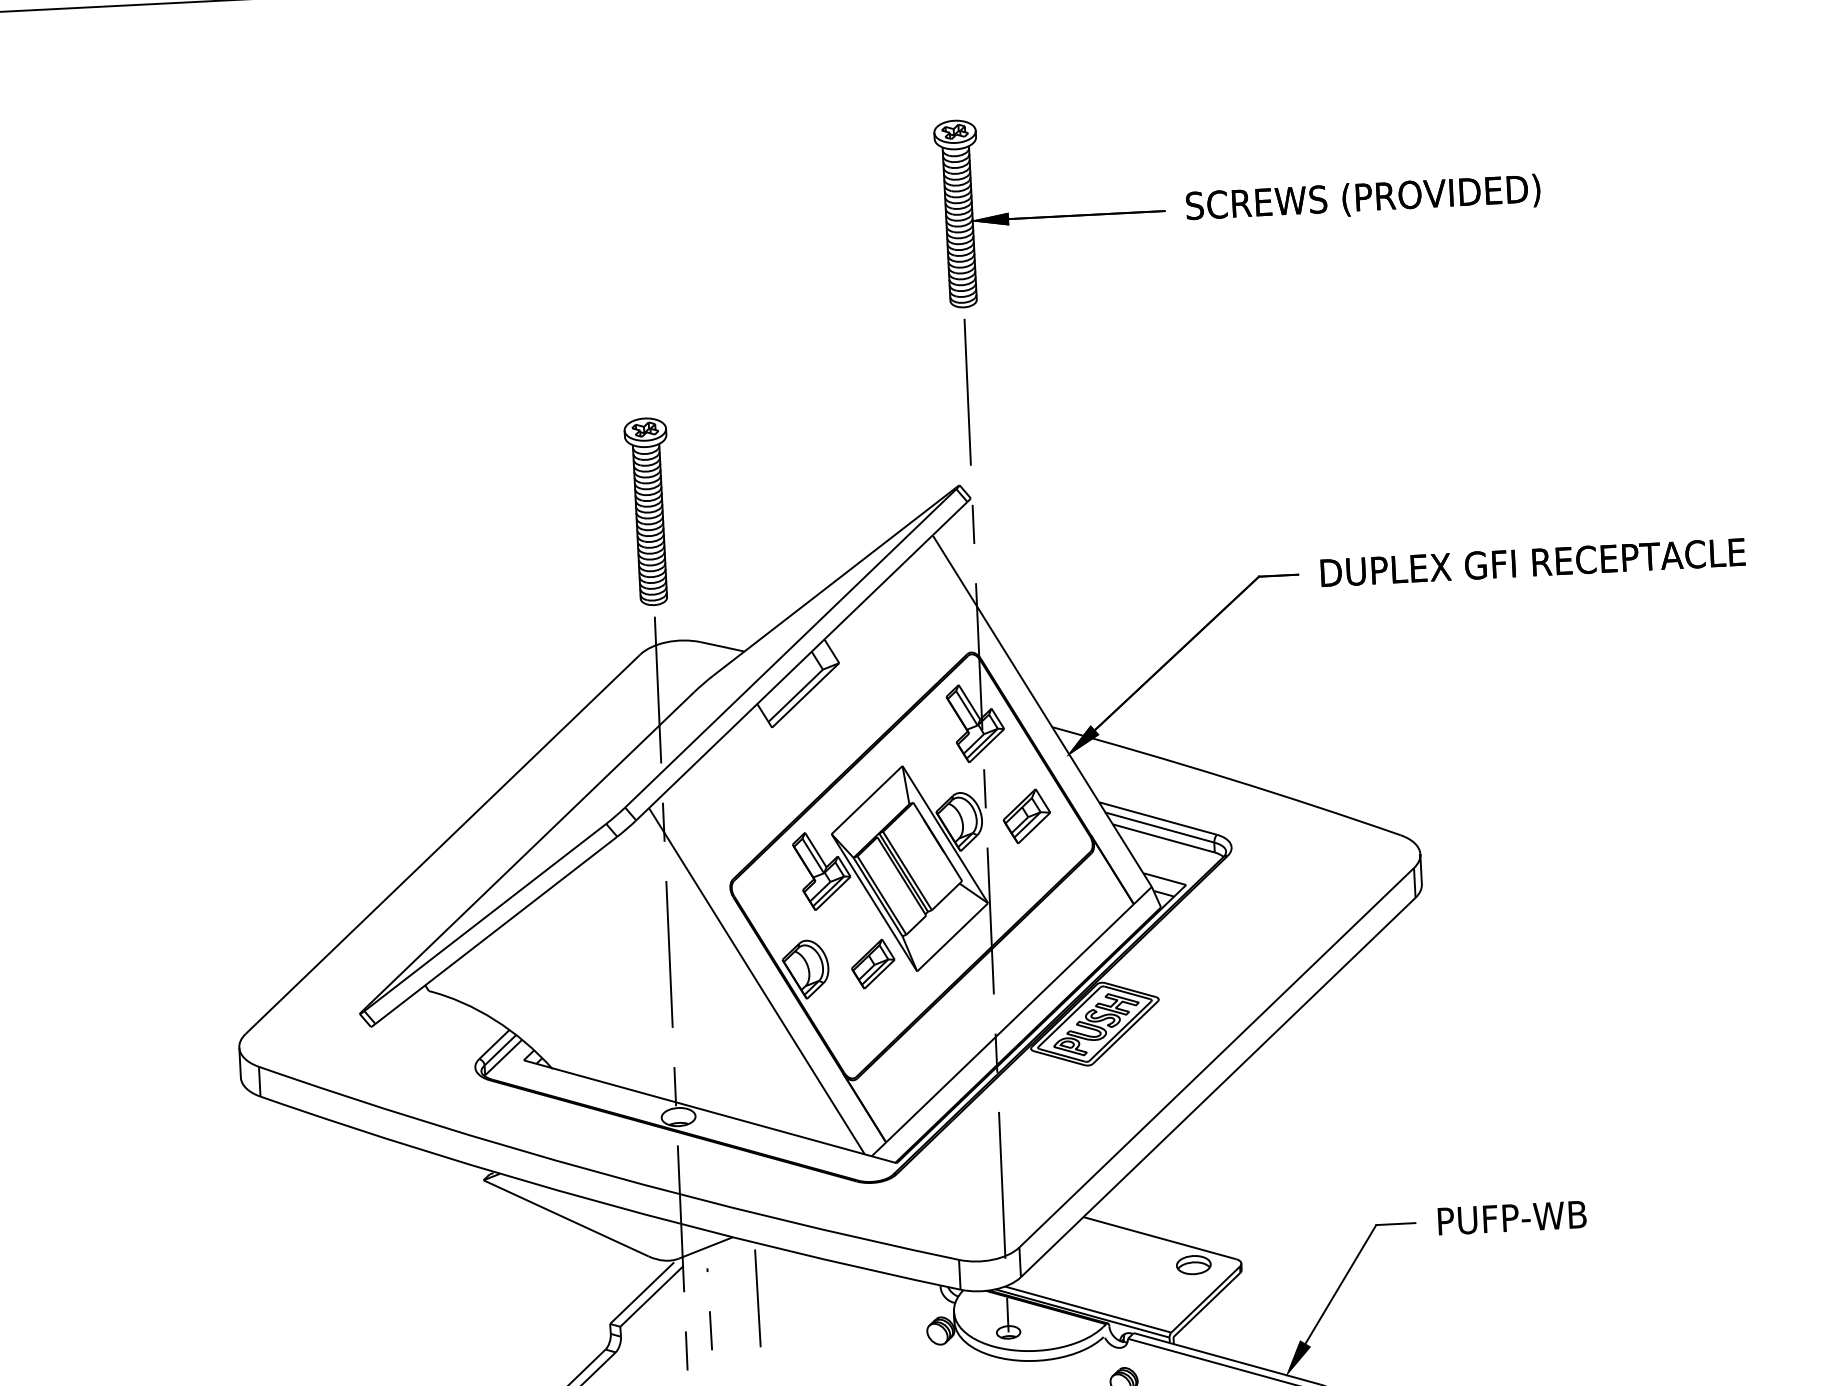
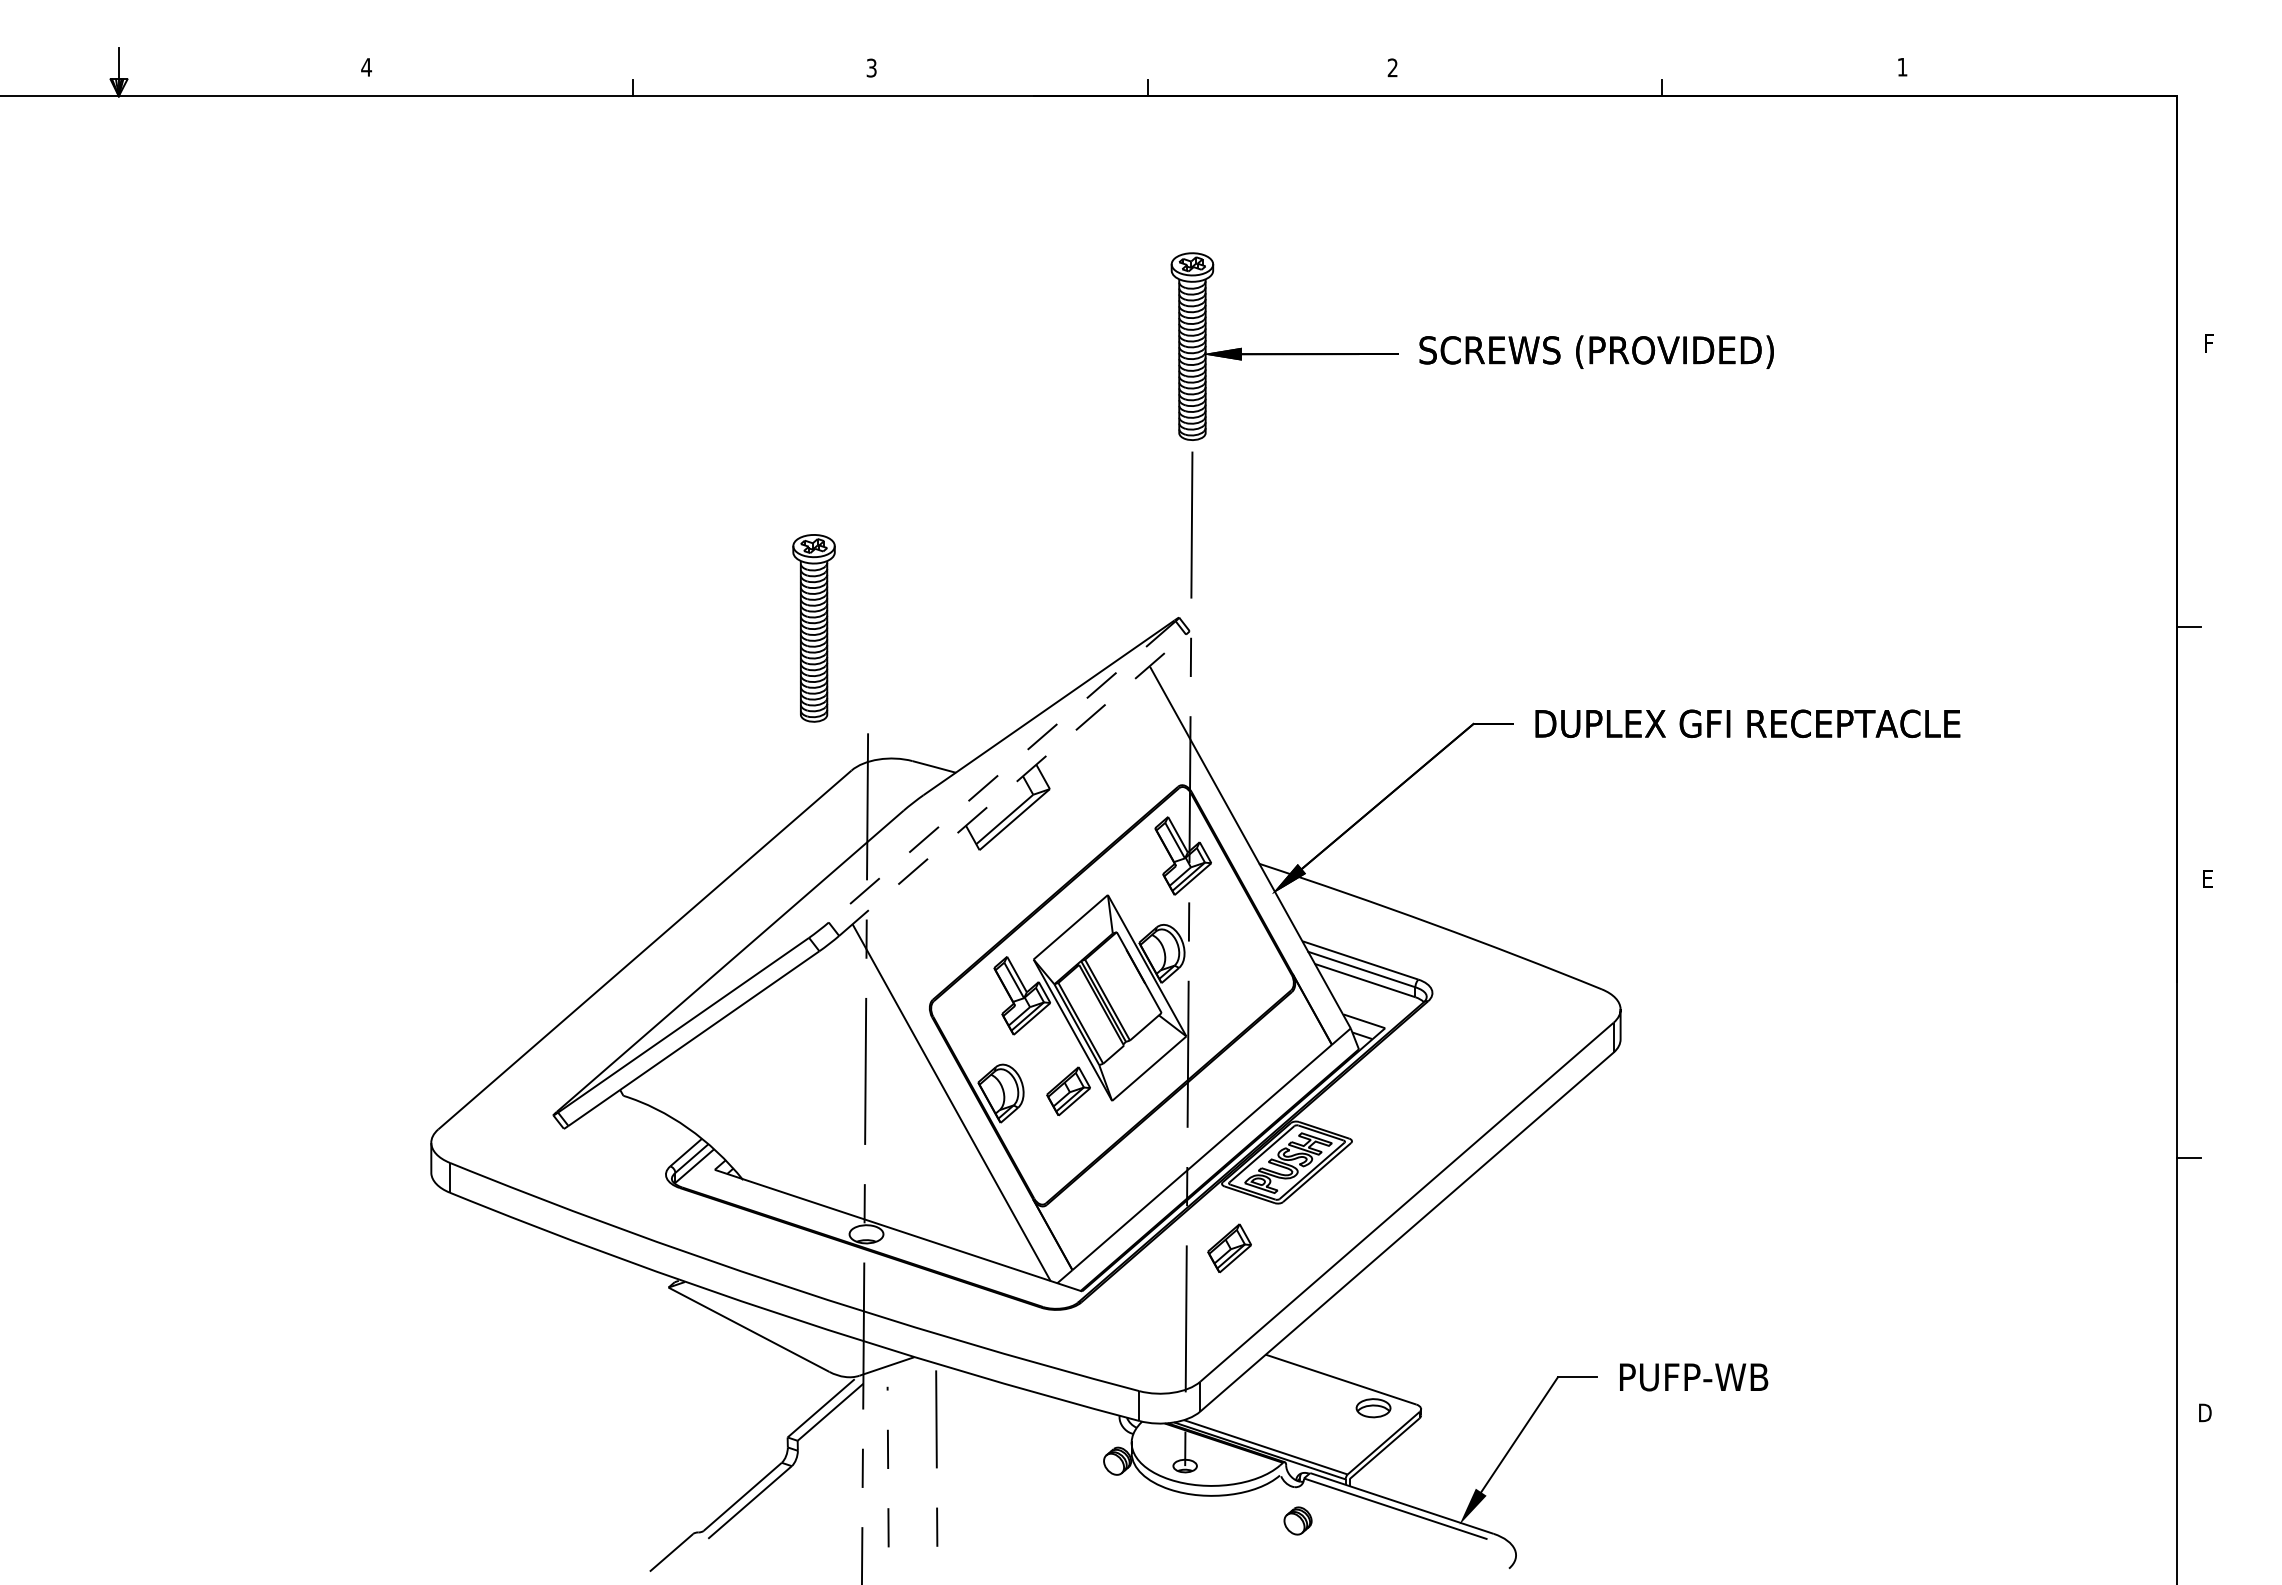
part: (648, 511) -> (813, 628), moved
line: (791, 647) -> (1002, 771), solid -> dashed
line: (801, 661) -> (1012, 785), solid -> dashed
part: (1026, 816) -> (1229, 951), removed
part: (1041, 1112) -> (1229, 1248), added

